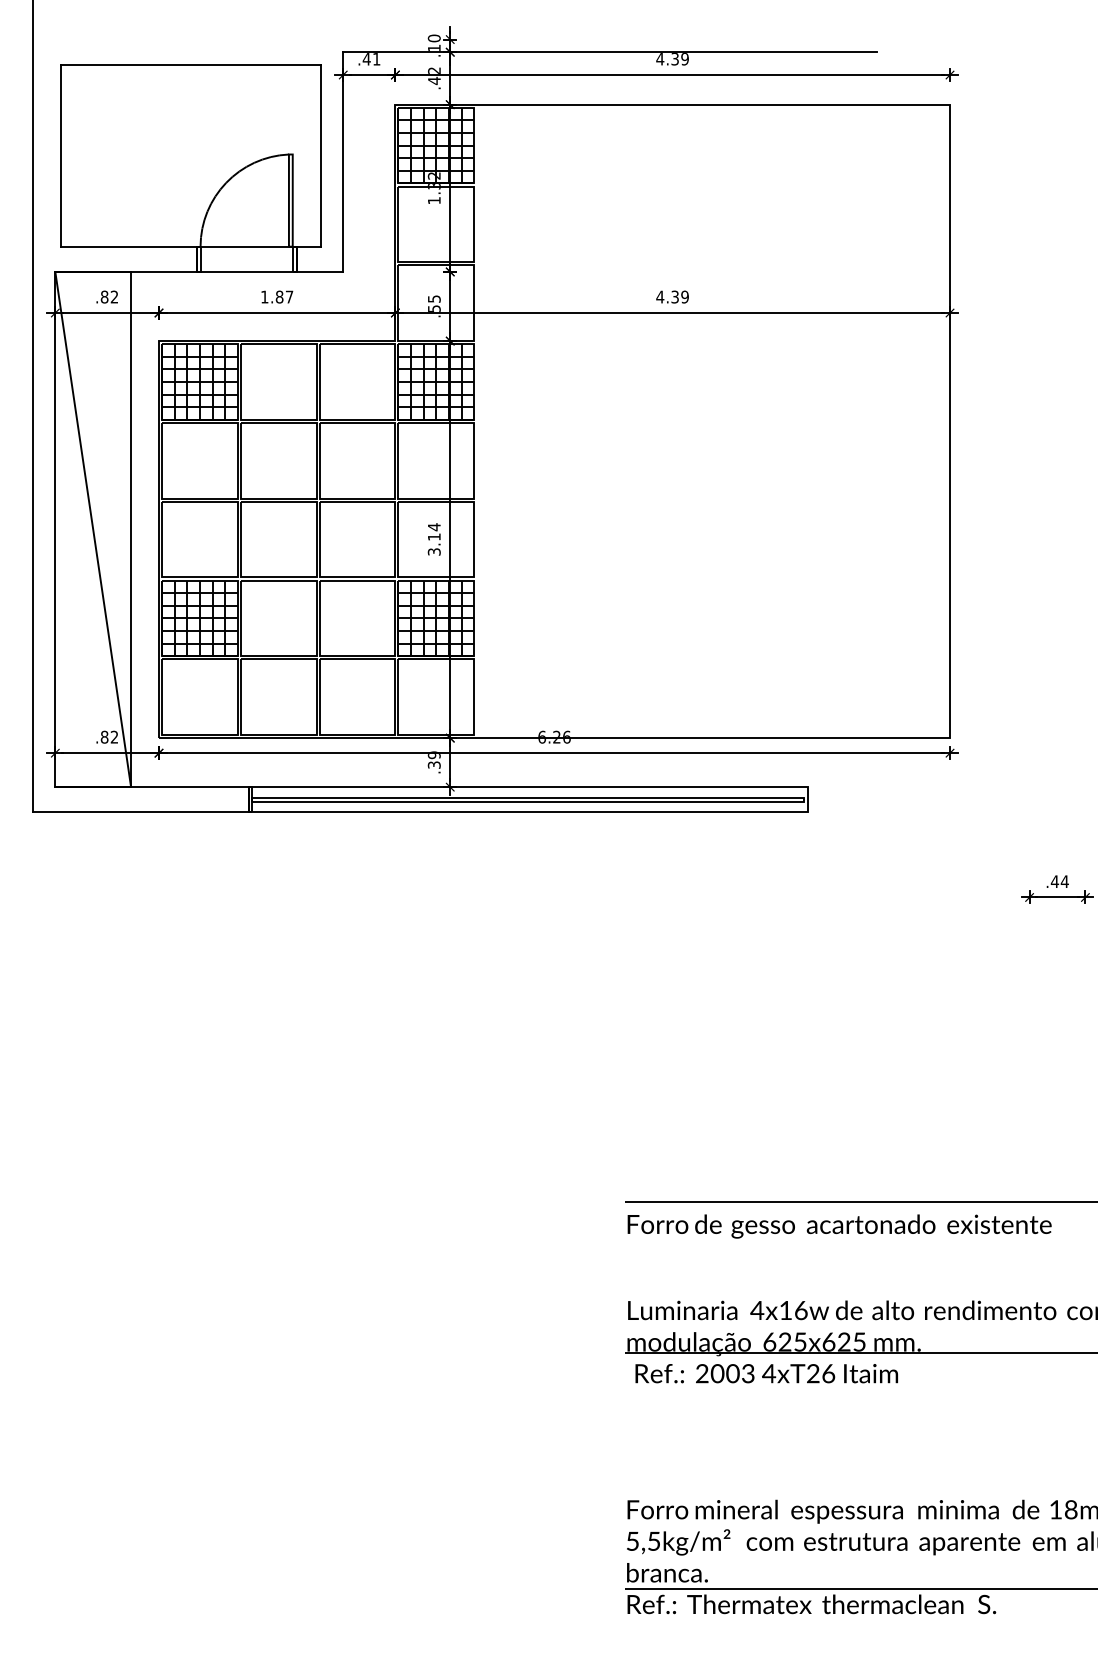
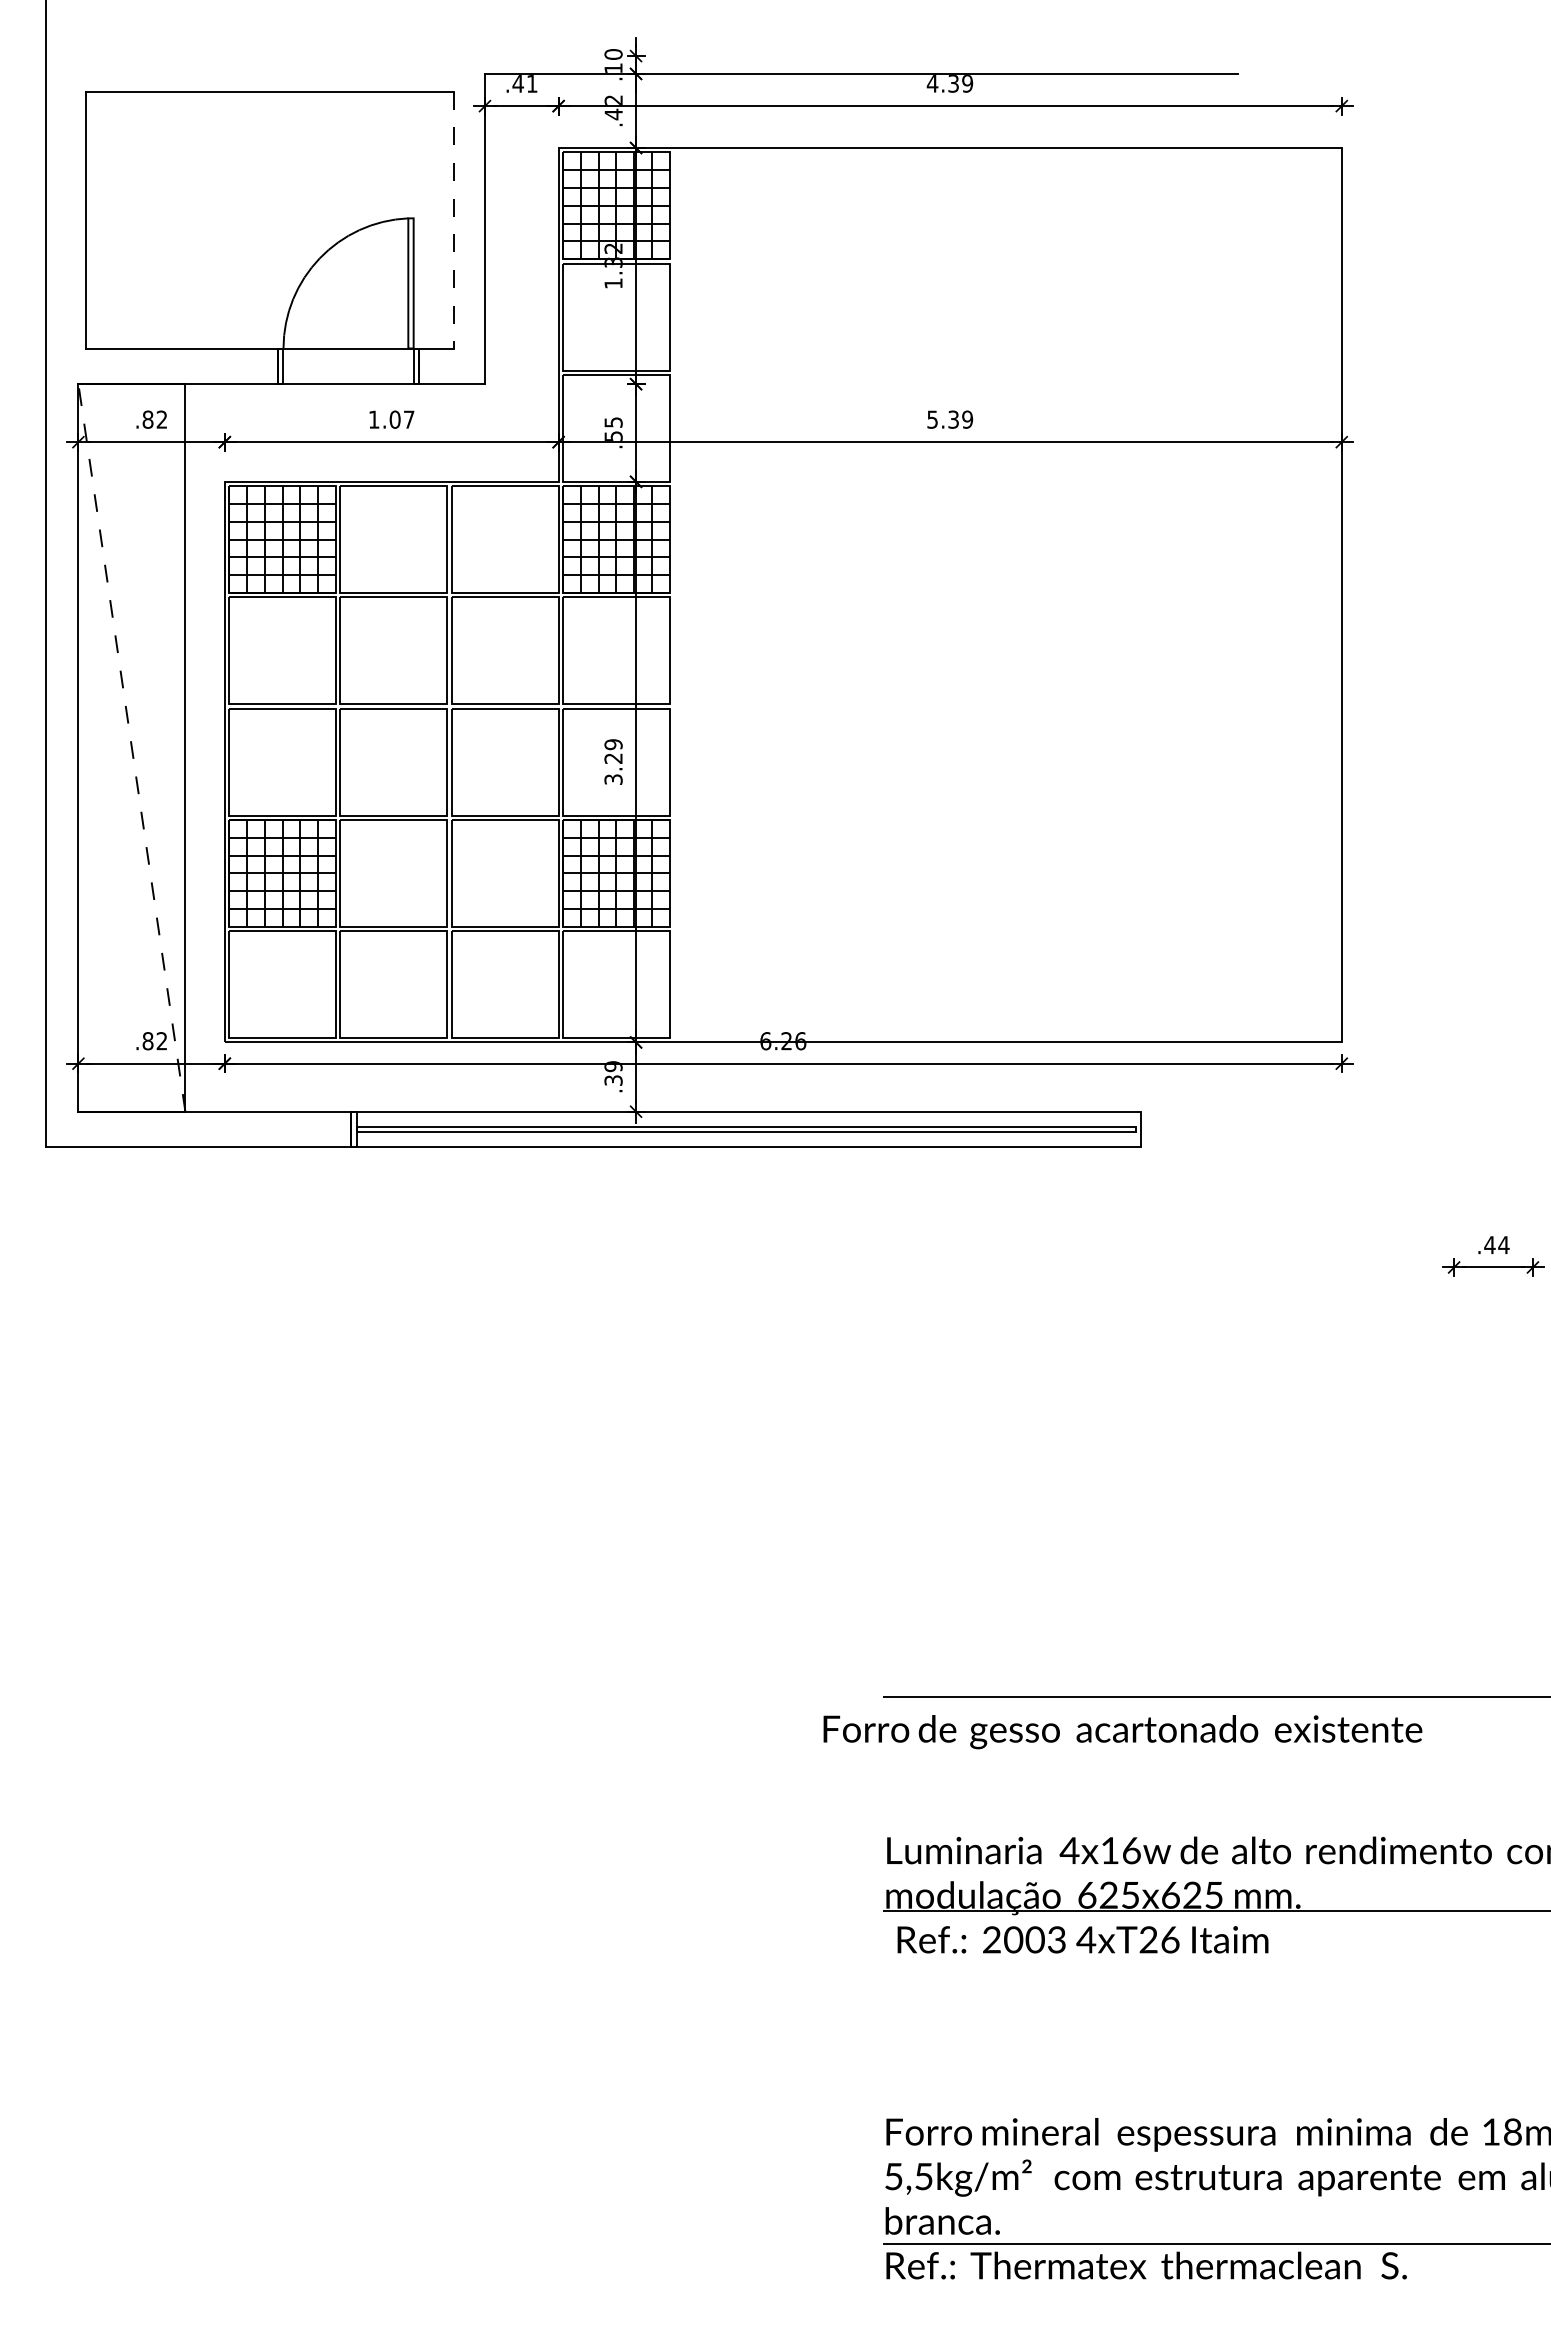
line: (320, 156) -> (453, 220), solid -> dashed
text: (279, 296) -> (394, 419), 1.87 -> 1.07
text: (660, 296) -> (932, 419), 4.39 -> 5.39
line: (92, 529) -> (131, 747), solid -> dashed
text: (434, 531) -> (613, 750), 3.14 -> 3.29
text: (839, 1226) -> (1122, 1732), moved

